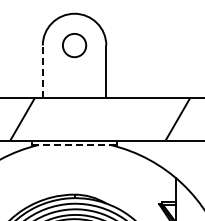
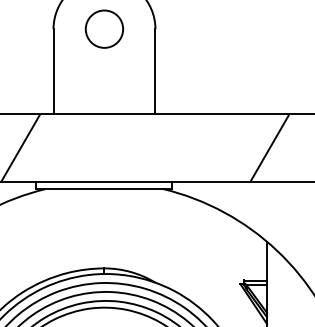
line: (42, 71) -> (53, 70), dashed -> solid
line: (74, 145) -> (104, 189), dashed -> solid

